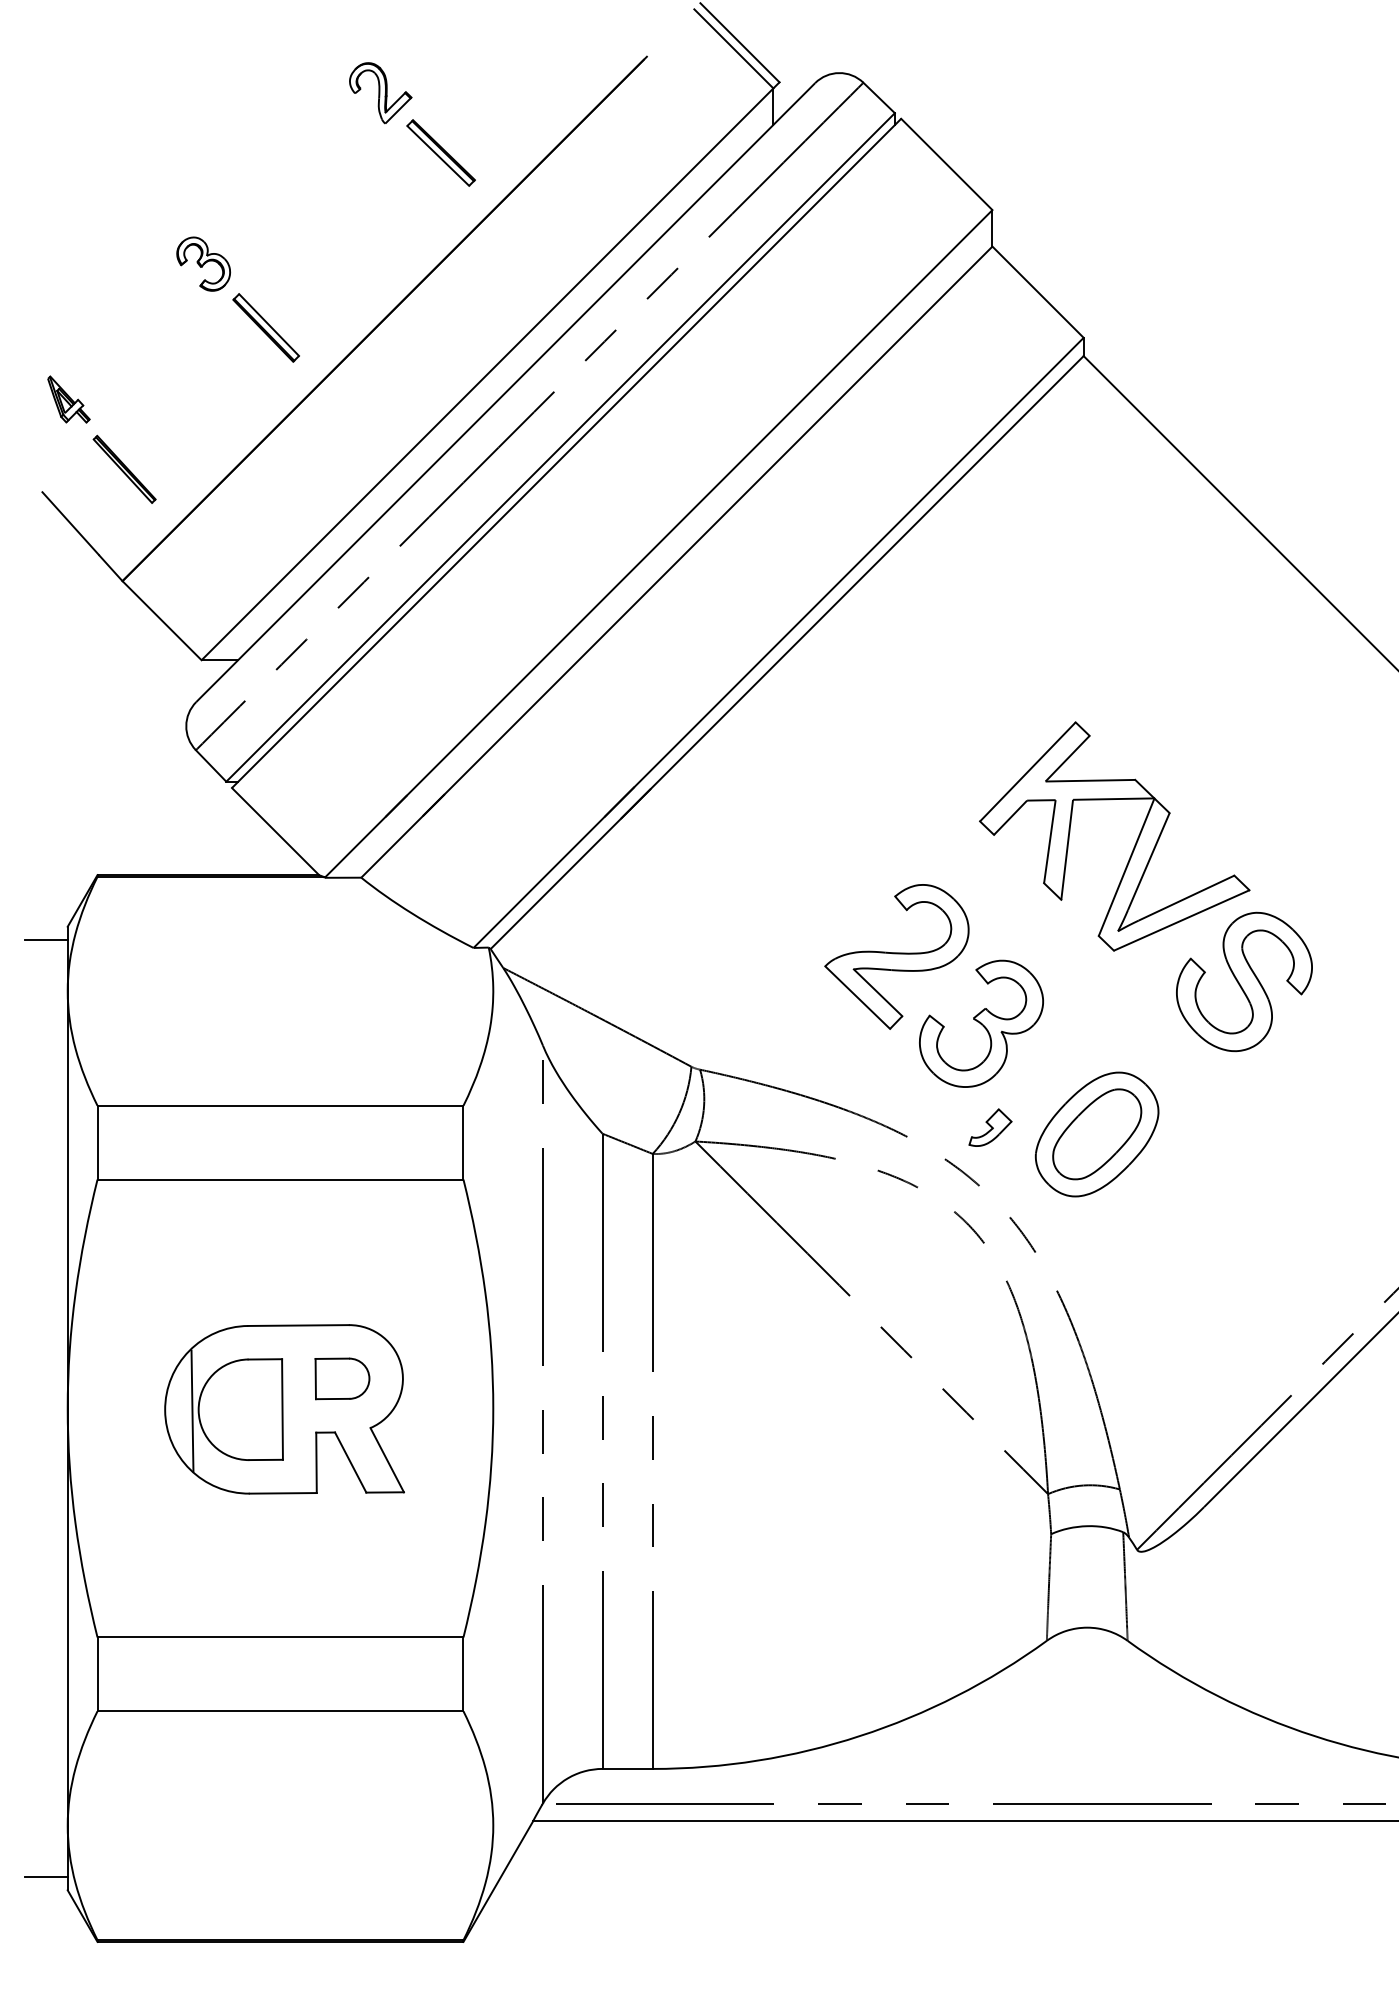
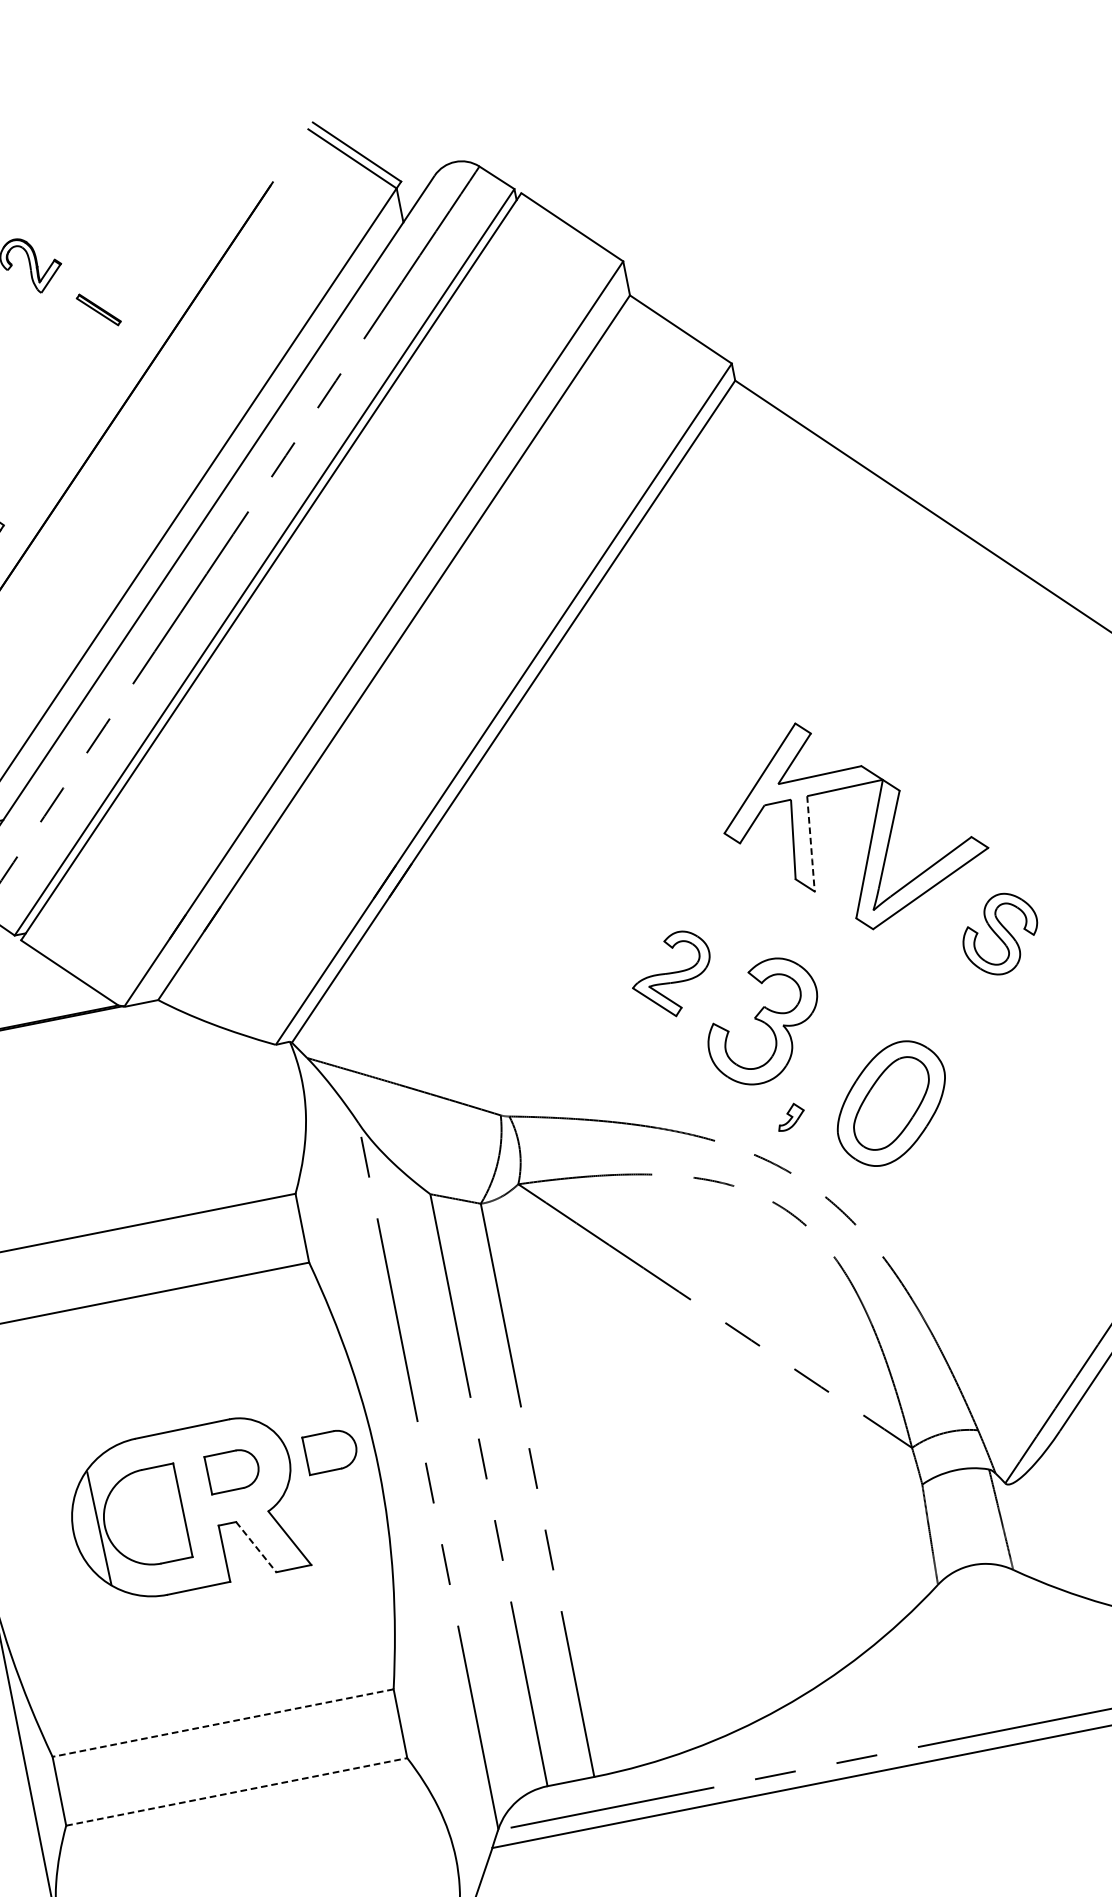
part: (440, 152) -> (98, 309), size x0.6
line: (1067, 849) -> (811, 843), solid -> dashed
part: (896, 956) -> (671, 974), size x0.6
part: (1244, 981) -> (1000, 933), size x0.6
part: (990, 1127) -> (790, 1116), size x0.7
part: (447, 1378) -> (330, 1450), added
line: (350, 1462) -> (256, 1547), solid -> dashed
line: (280, 1637) -> (223, 1723), solid -> dashed
line: (280, 1711) -> (236, 1792), solid -> dashed

